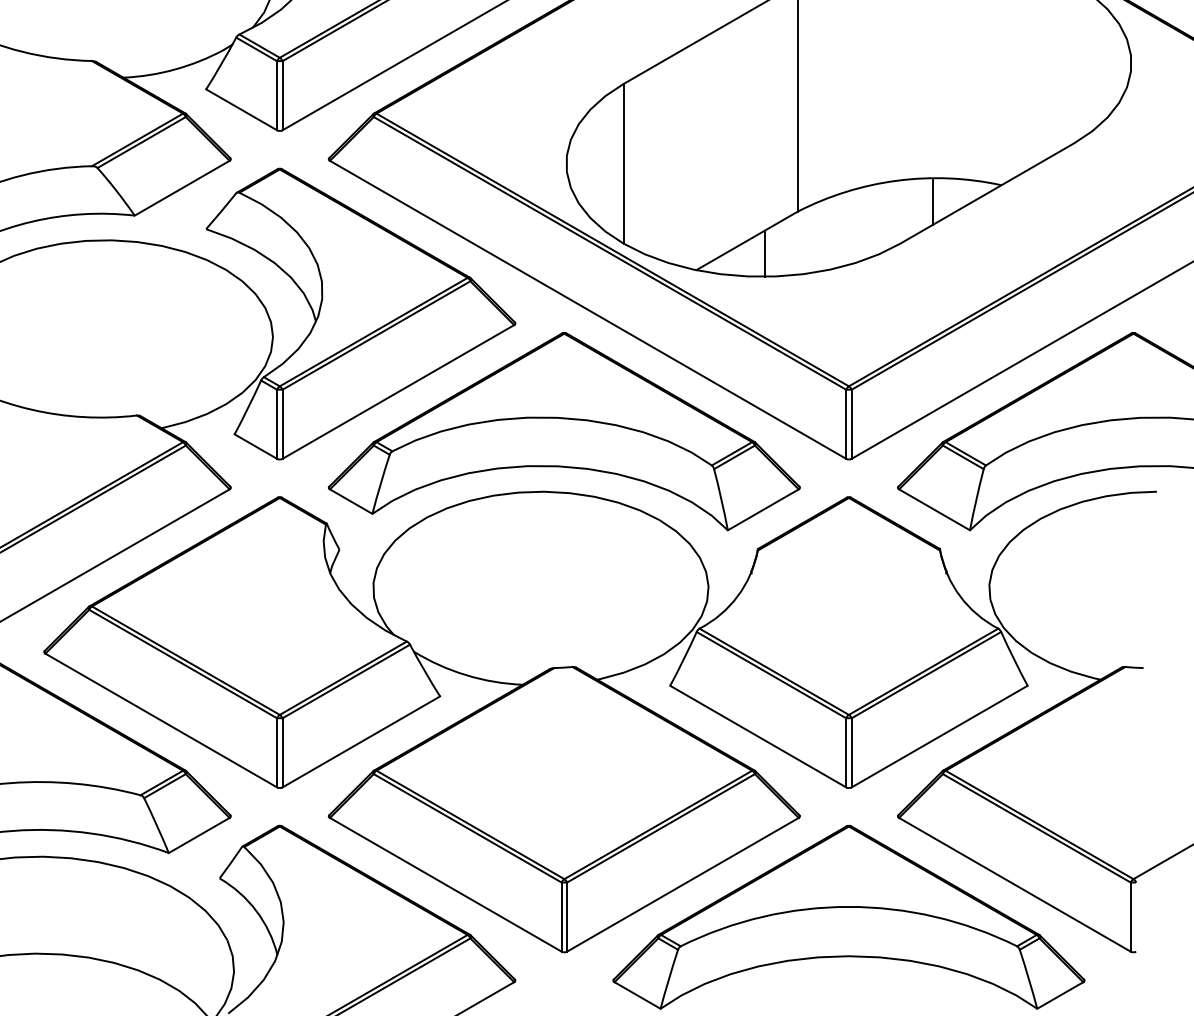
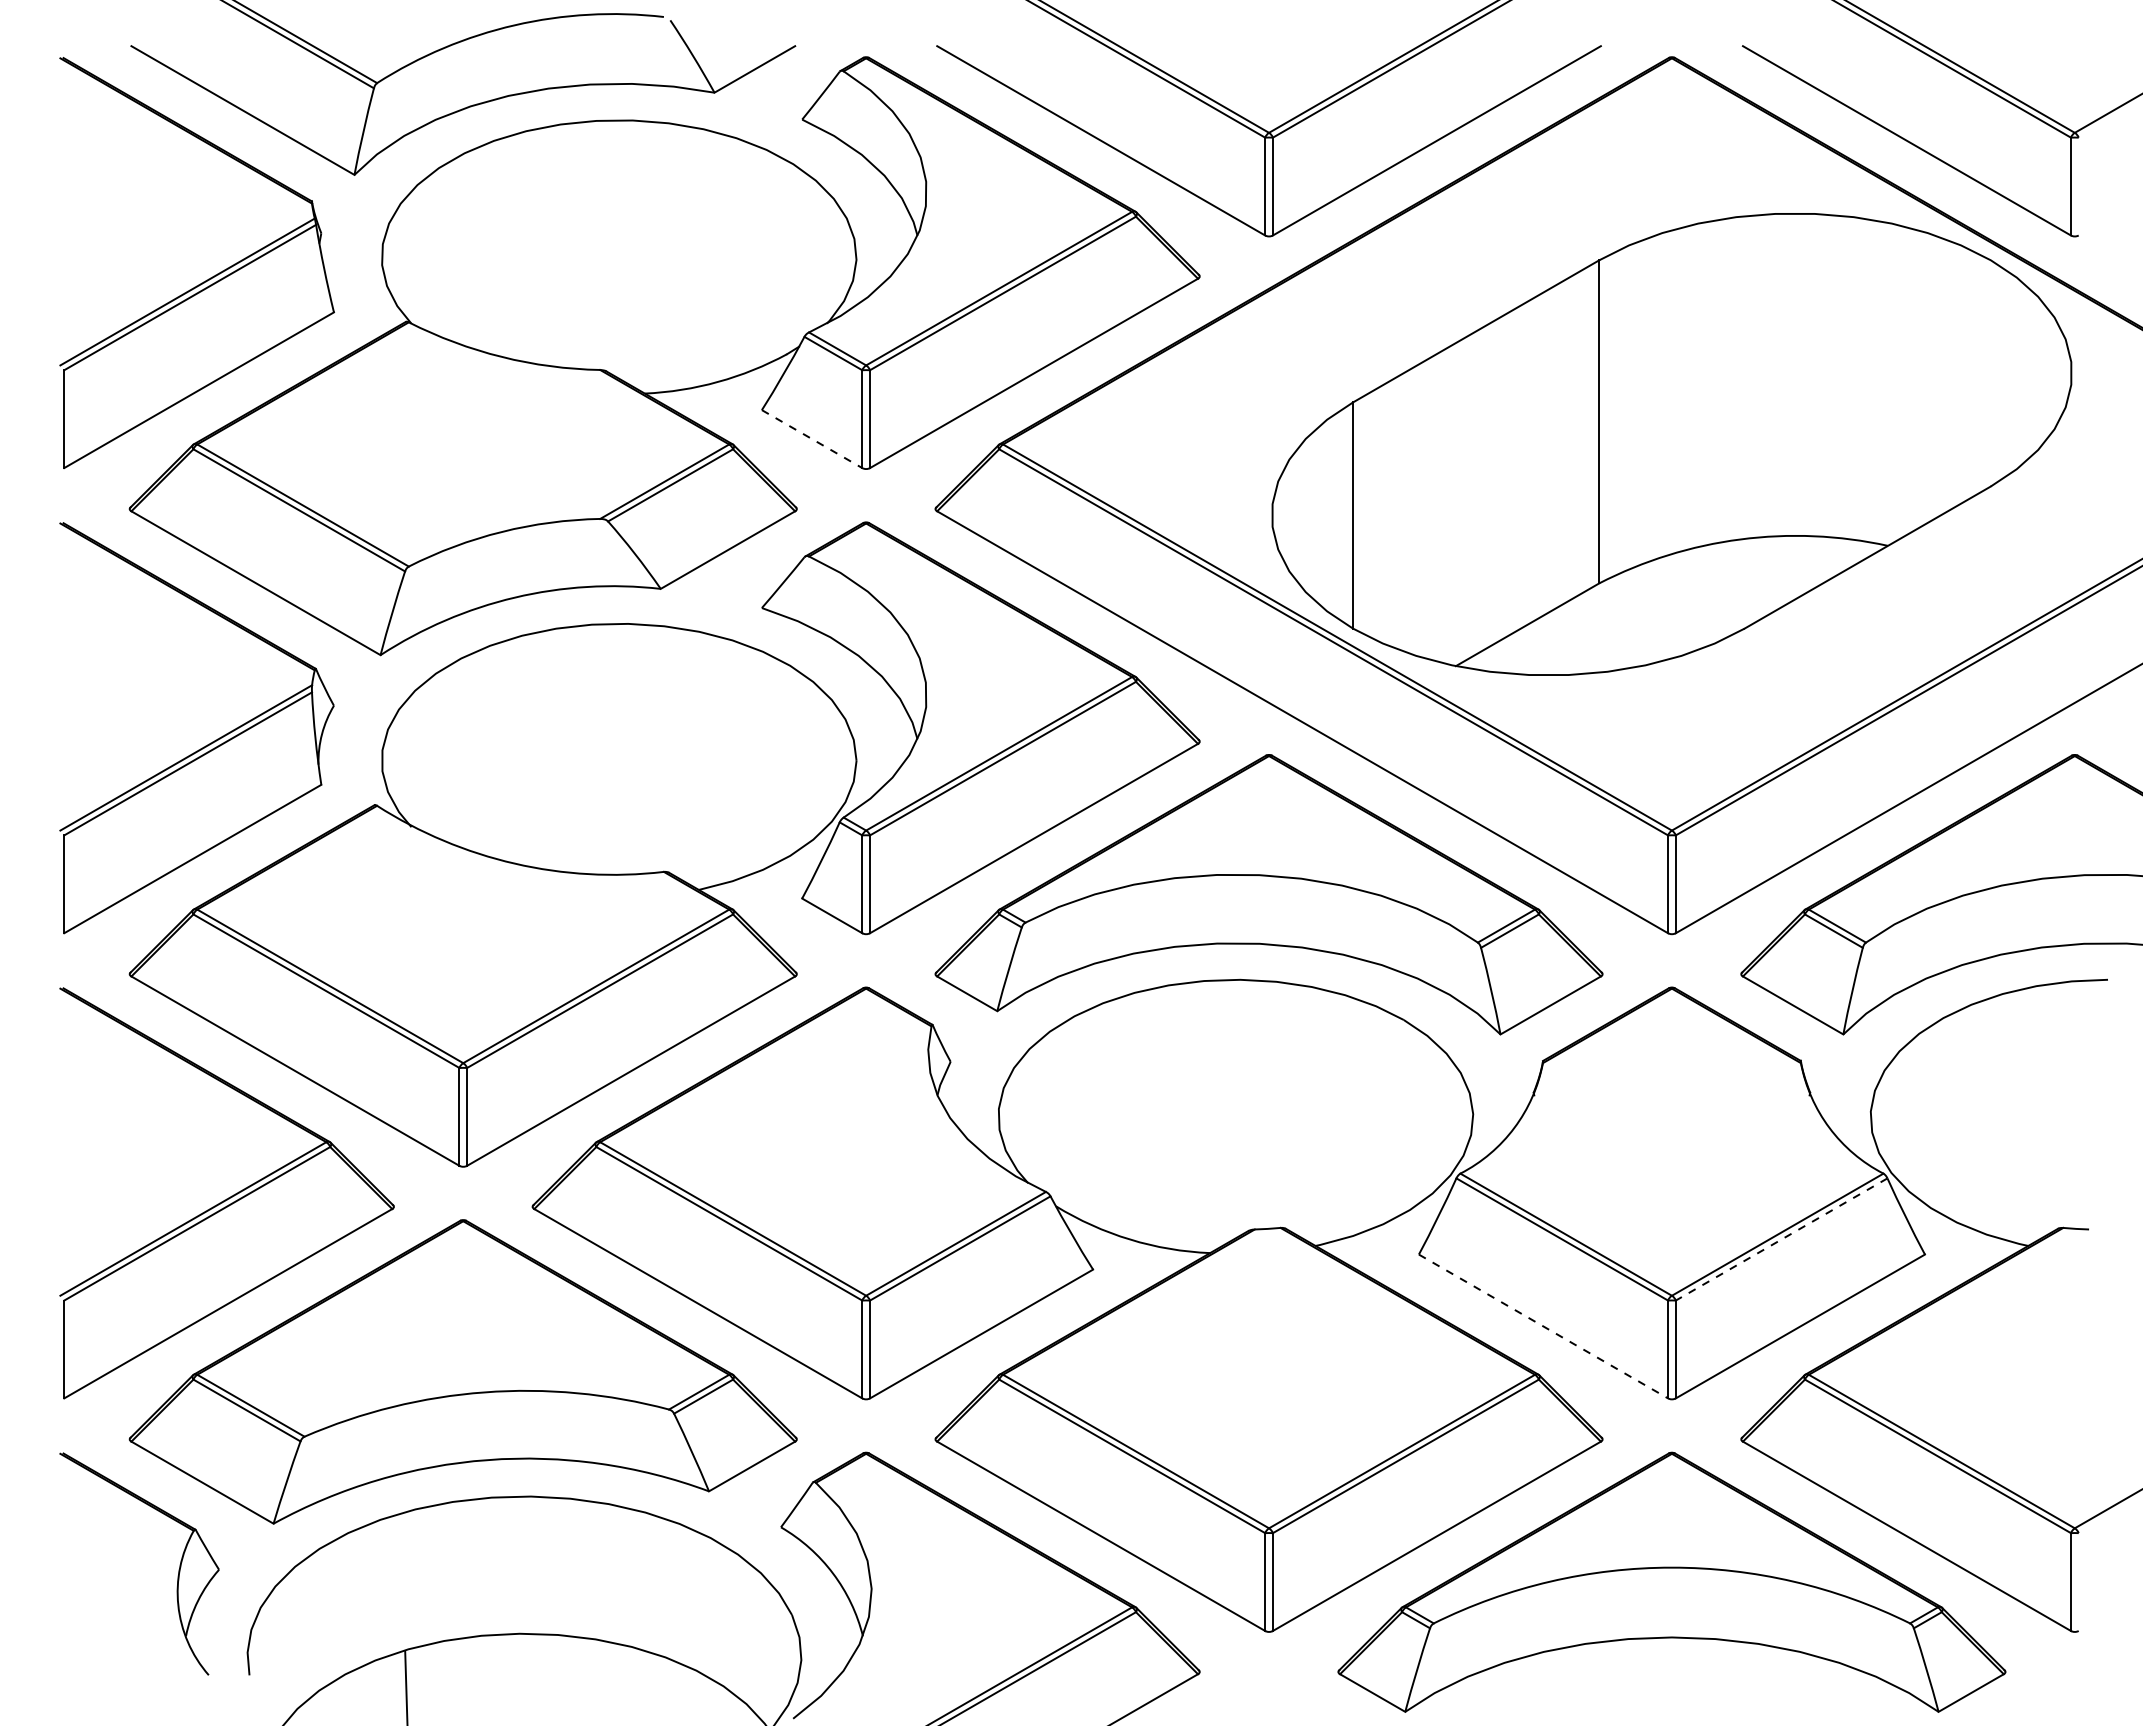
line: (241, 110) -> (812, 439), solid -> dashed
line: (932, 201) -> (1790, 569), removed
line: (765, 253) -> (1553, 642), removed
line: (926, 675) -> (1781, 1239), solid -> dashed
line: (758, 736) -> (1543, 1326), solid -> dashed

